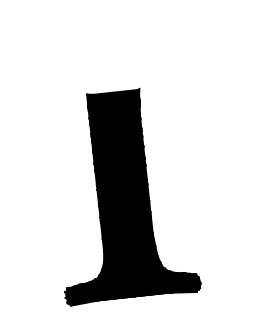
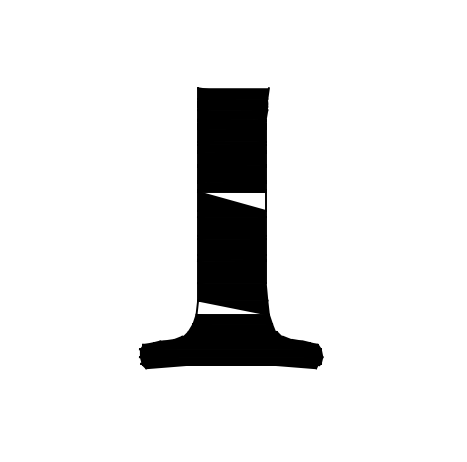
fill: (120, 175) -> (231, 201), removed
fill: (130, 253) -> (232, 307), removed

